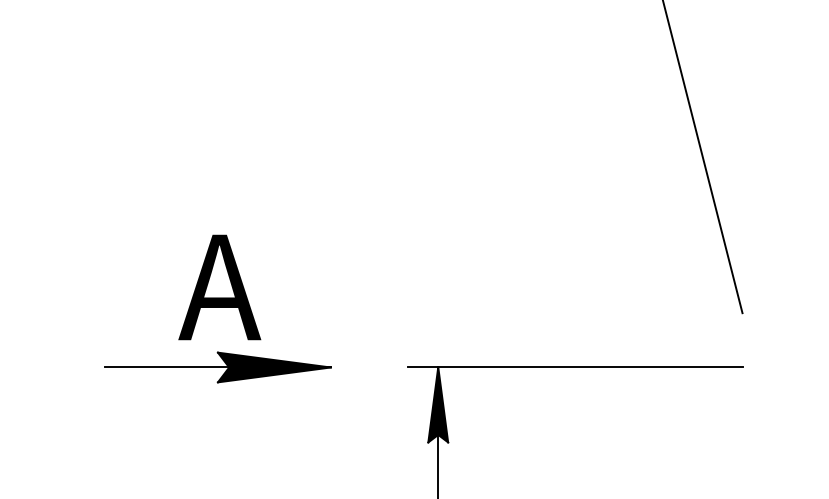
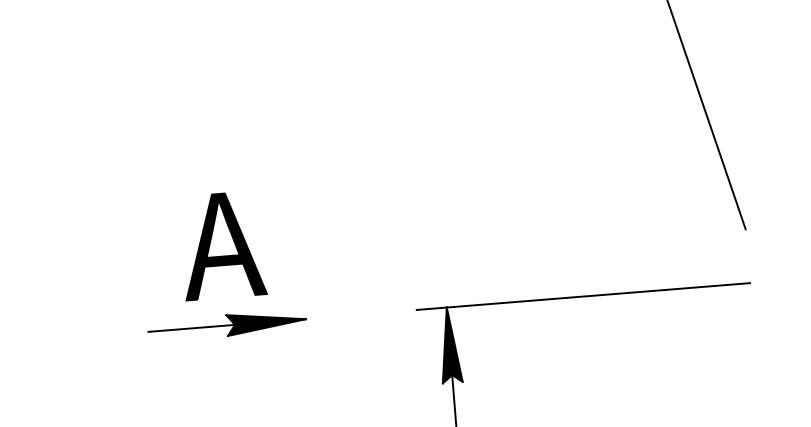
part: (217, 367) -> (226, 325), size x0.7

